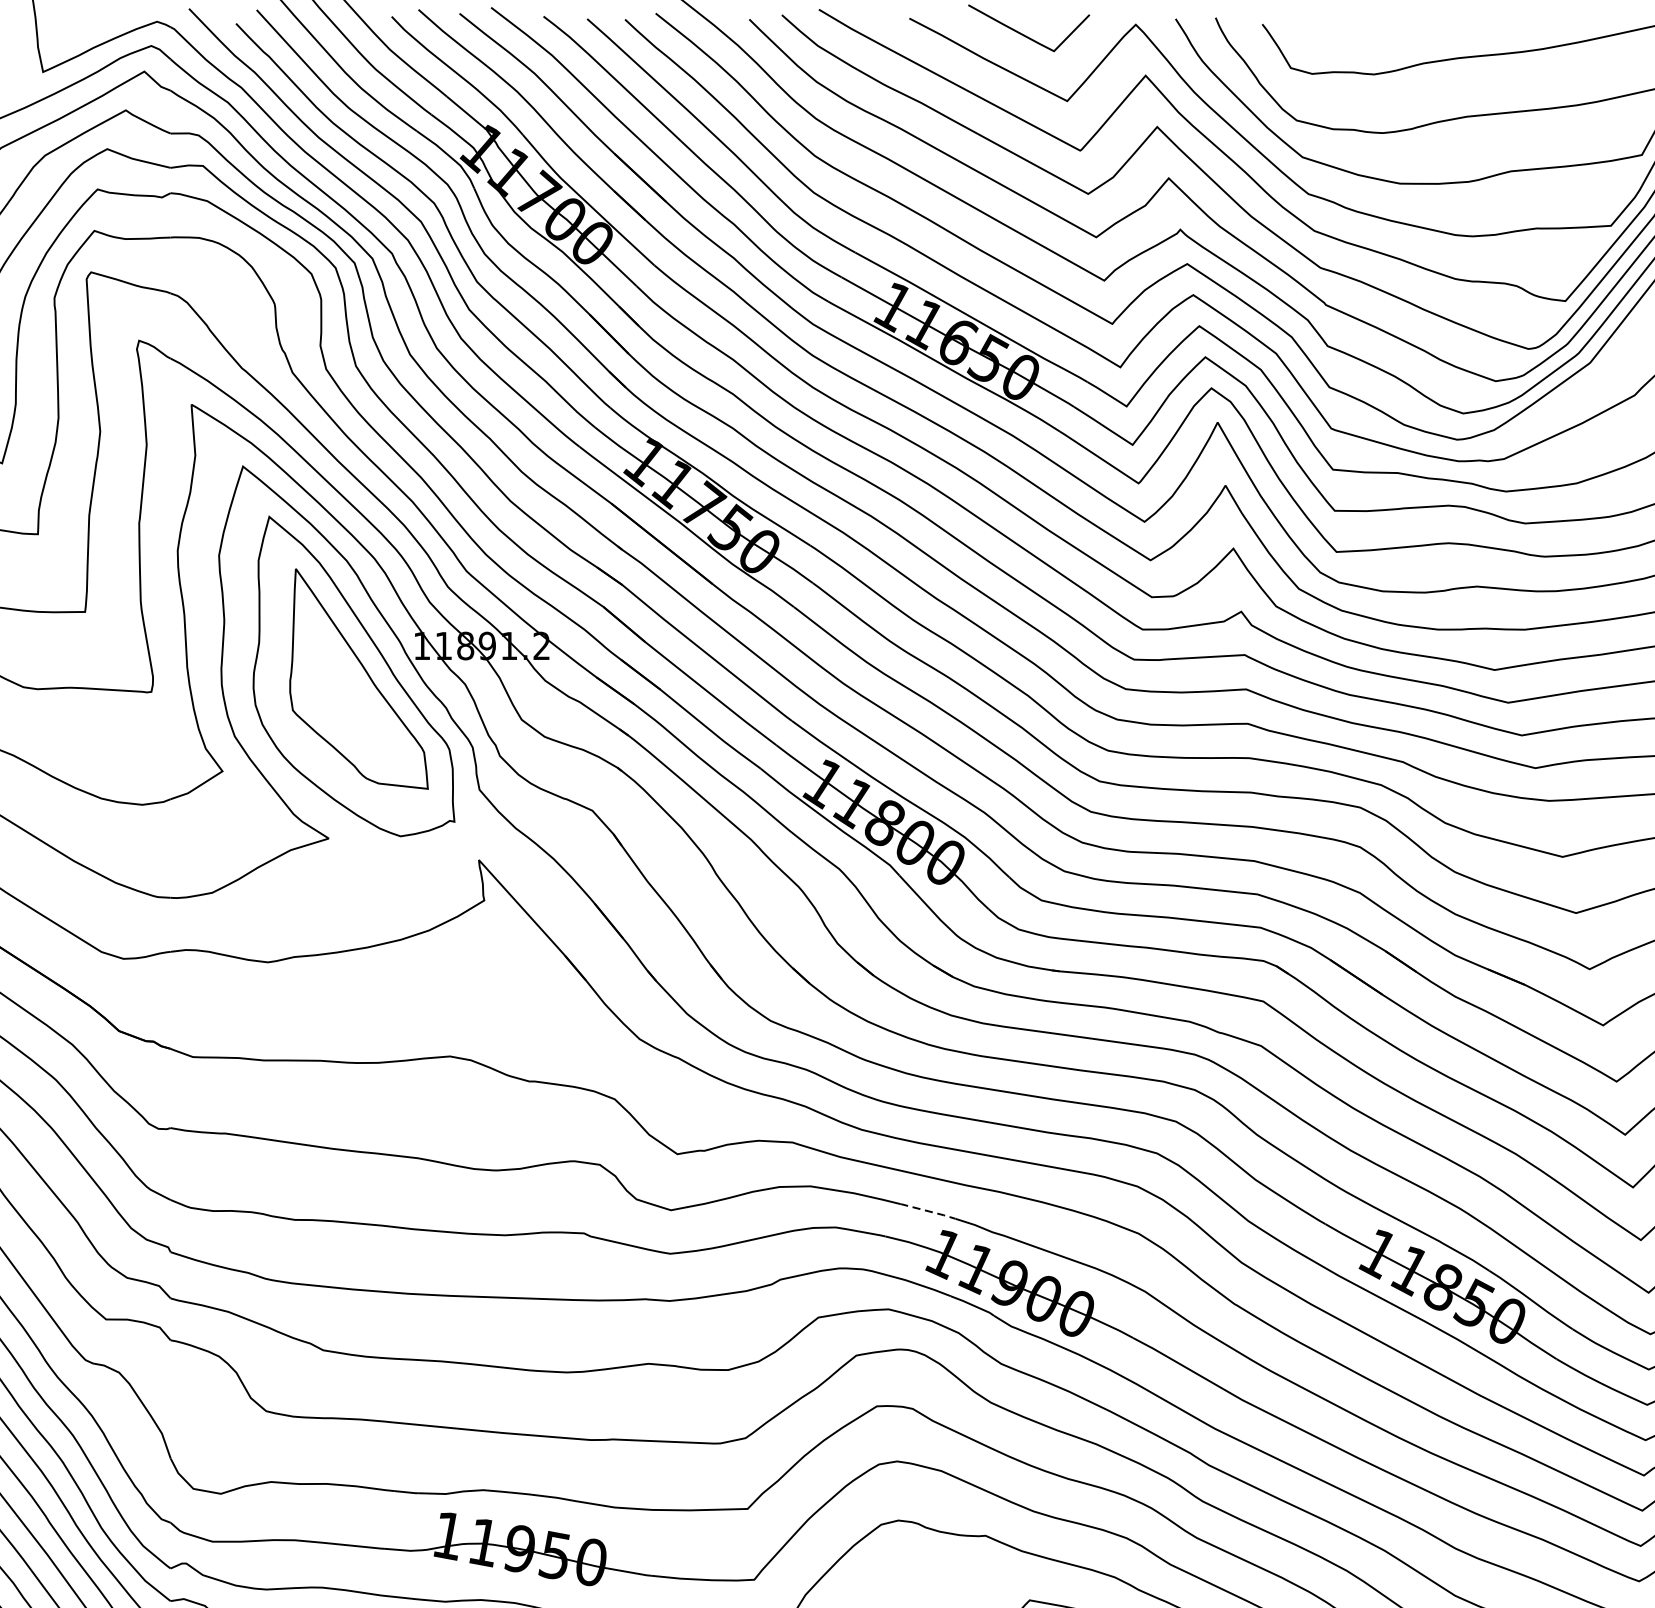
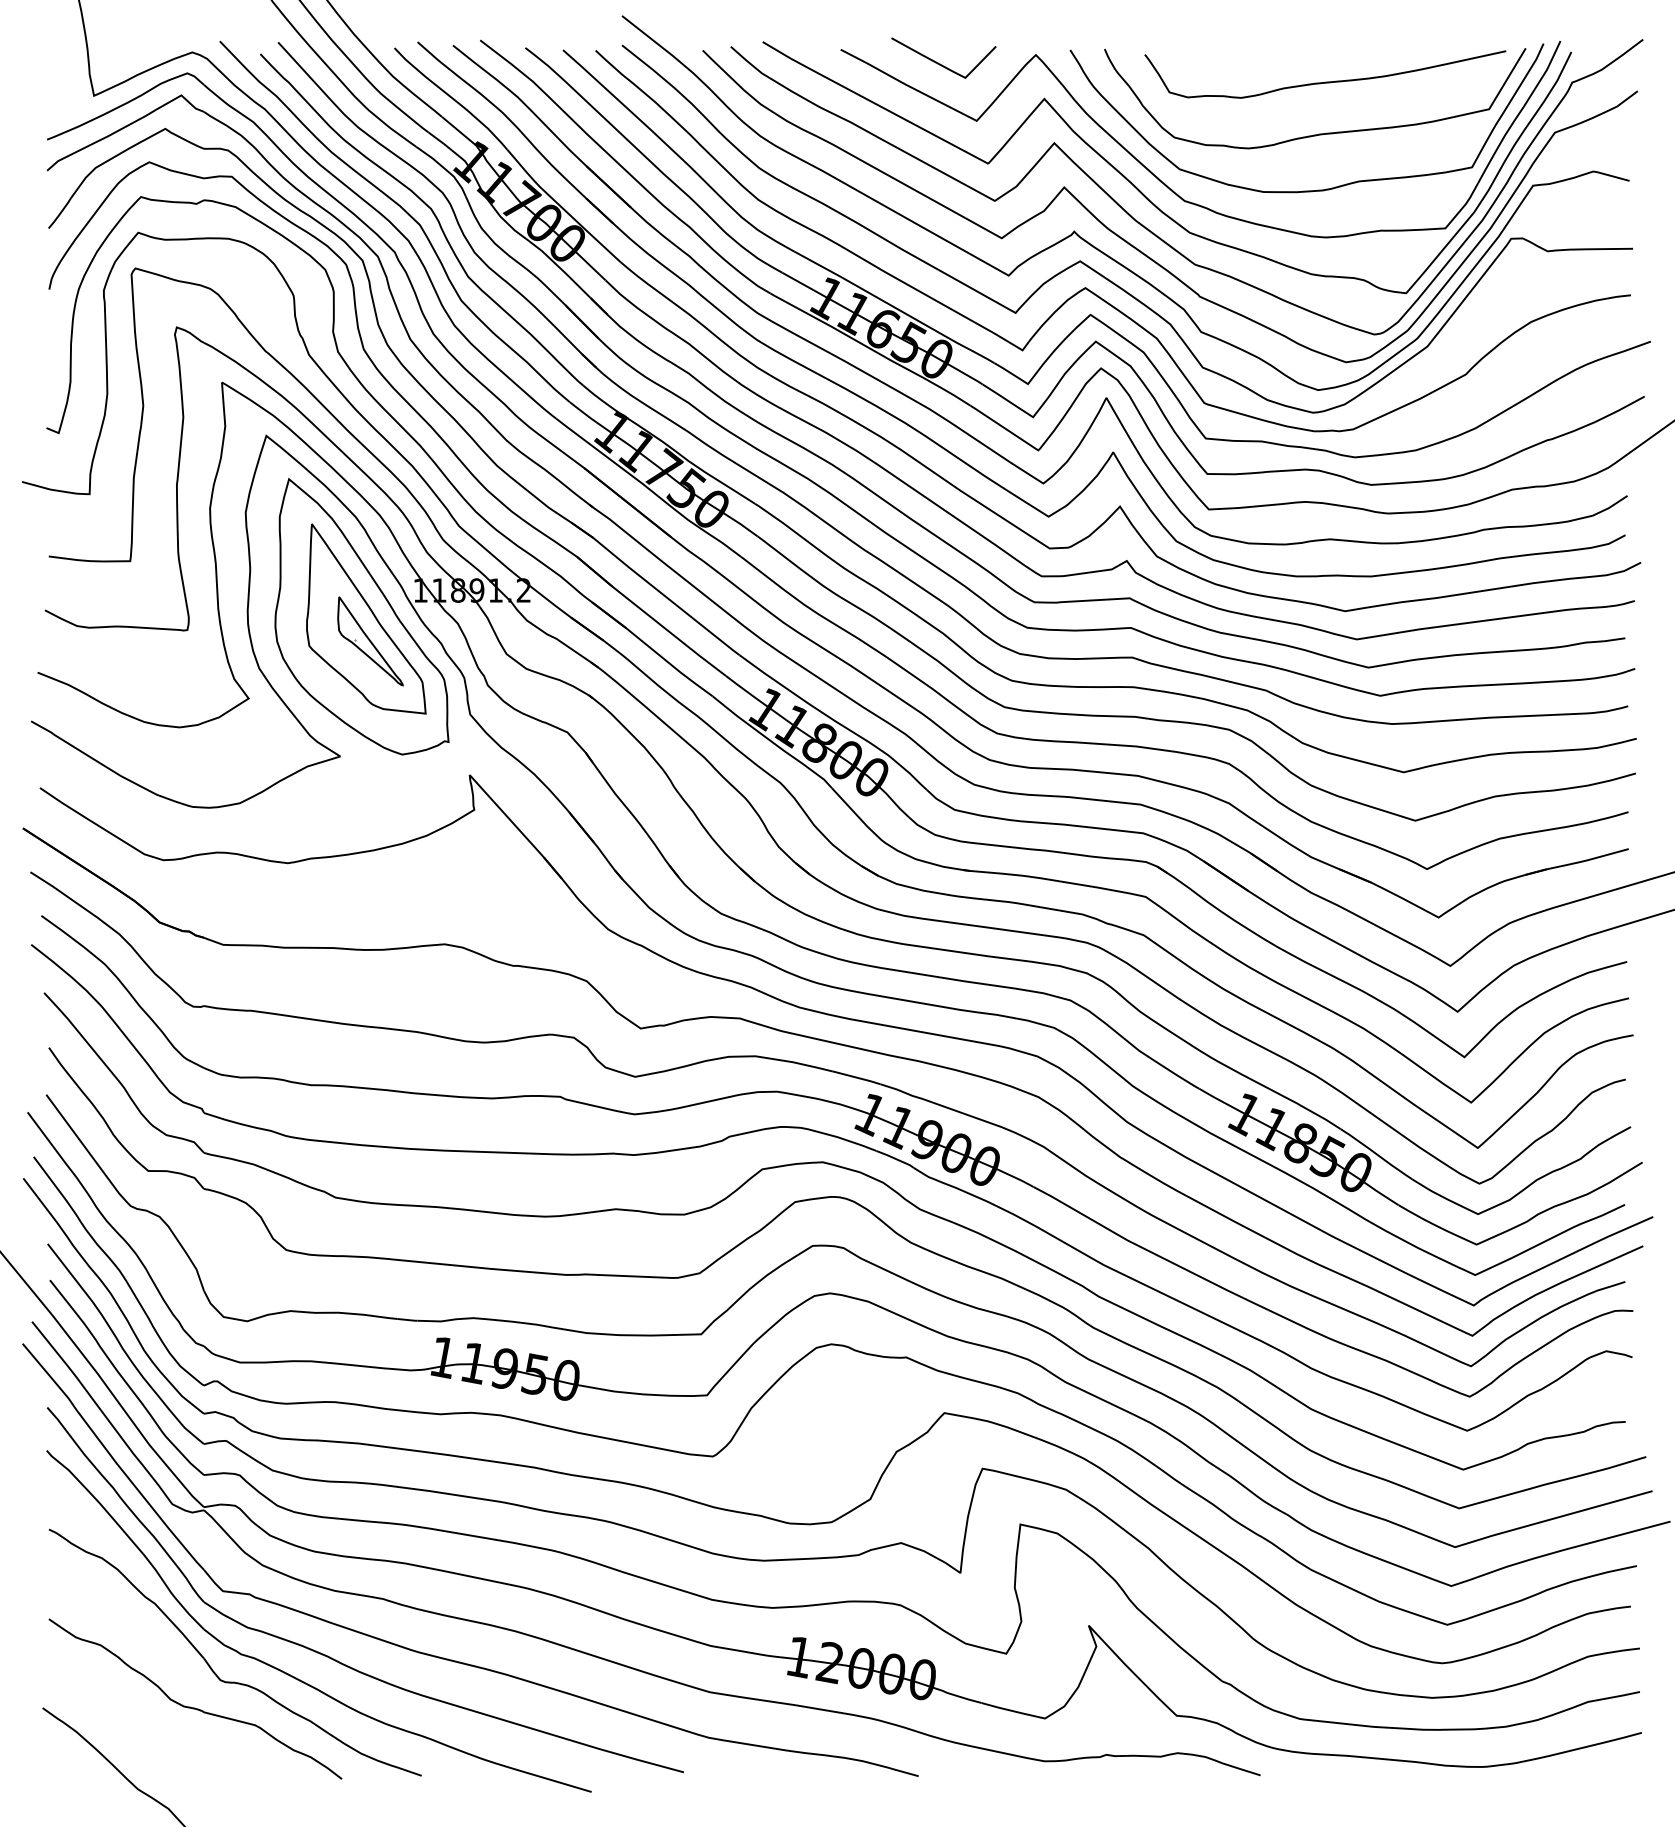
part: (363, 705) -> (370, 641), added
line: (928, 1210) -> (857, 1077), dashed -> solid

